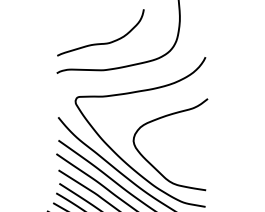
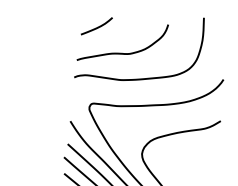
curve: (73, 20) -> (97, 27), added

